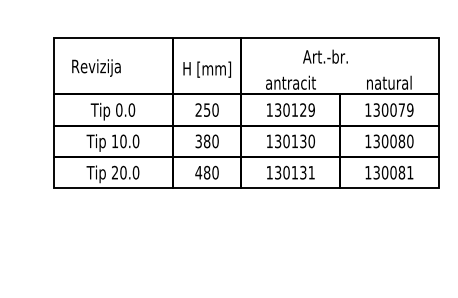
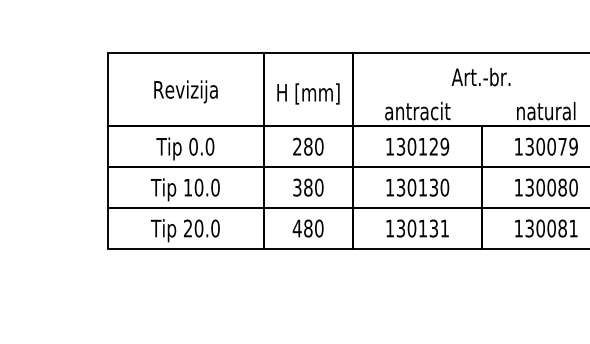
text: (325, 56) -> (481, 76), moved
text: (96, 67) -> (186, 91), moved
text: (207, 109) -> (308, 145), 250 -> 280

